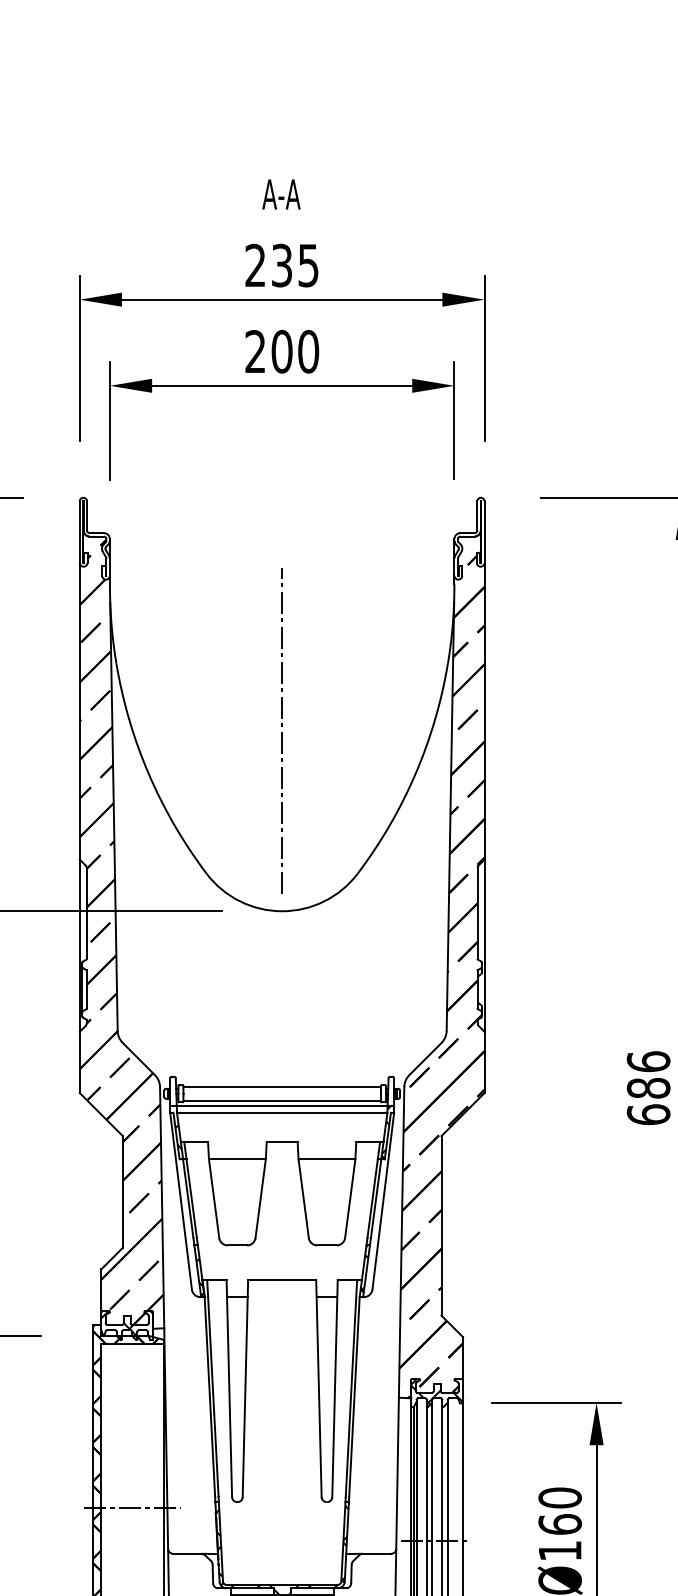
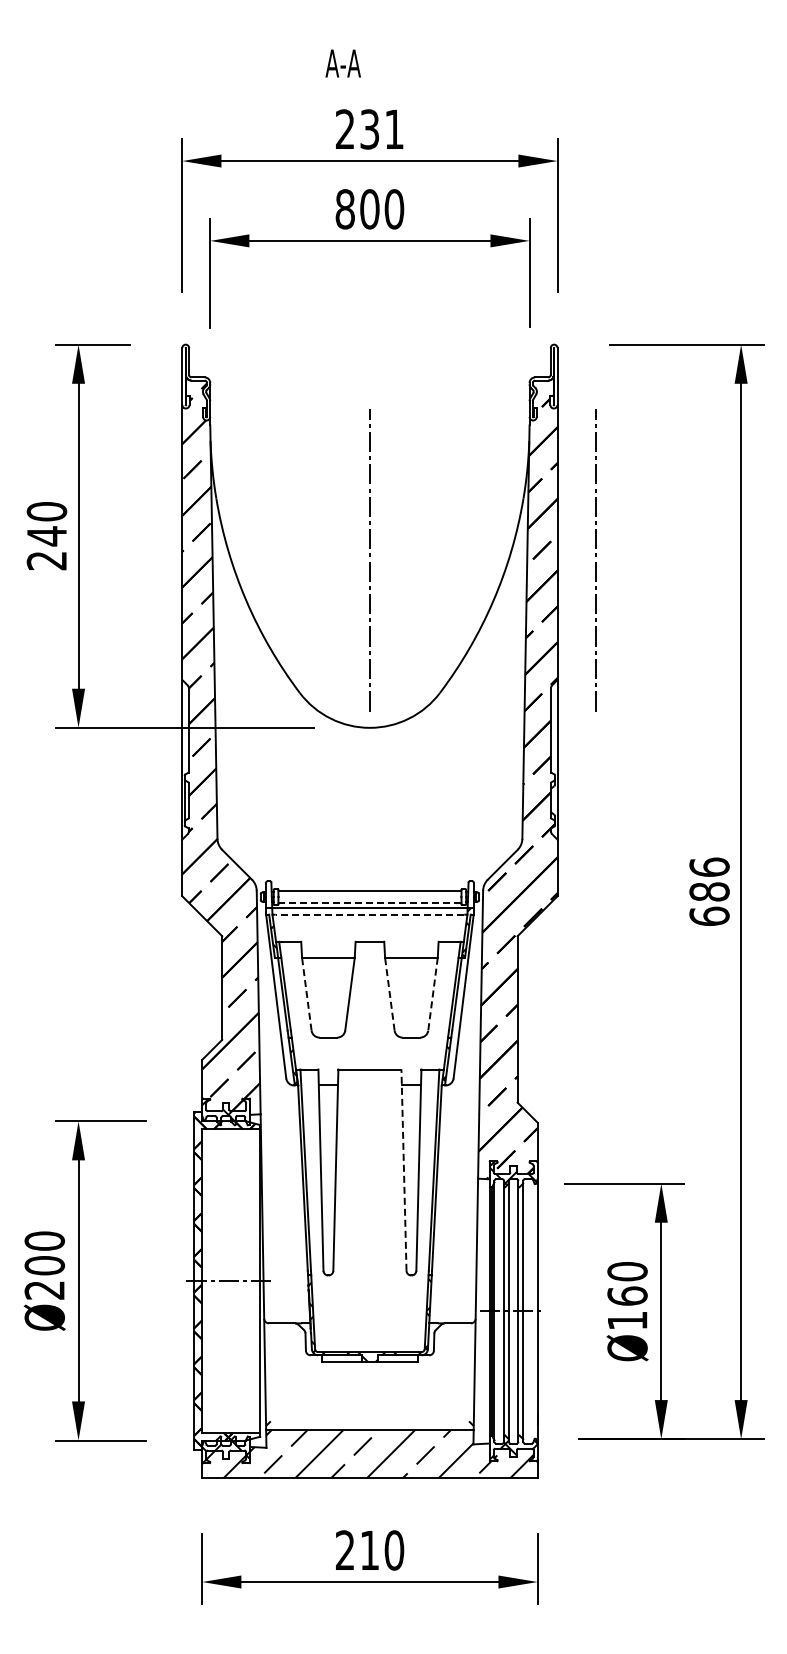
text: (280, 194) -> (342, 63), moved
text: (308, 265) -> (394, 129), 235 -> 231
text: (254, 351) -> (344, 209), 200 -> 800
line: (525, 732) -> (595, 562), added
line: (281, 1100) -> (369, 903), solid -> dashed
line: (281, 1112) -> (369, 914), solid -> dashed
line: (213, 1198) -> (306, 994), solid -> dashed
line: (303, 1198) -> (389, 994), solid -> dashed
line: (350, 1198) -> (433, 994), solid -> dashed
line: (318, 1388) -> (403, 1170), solid -> dashed

